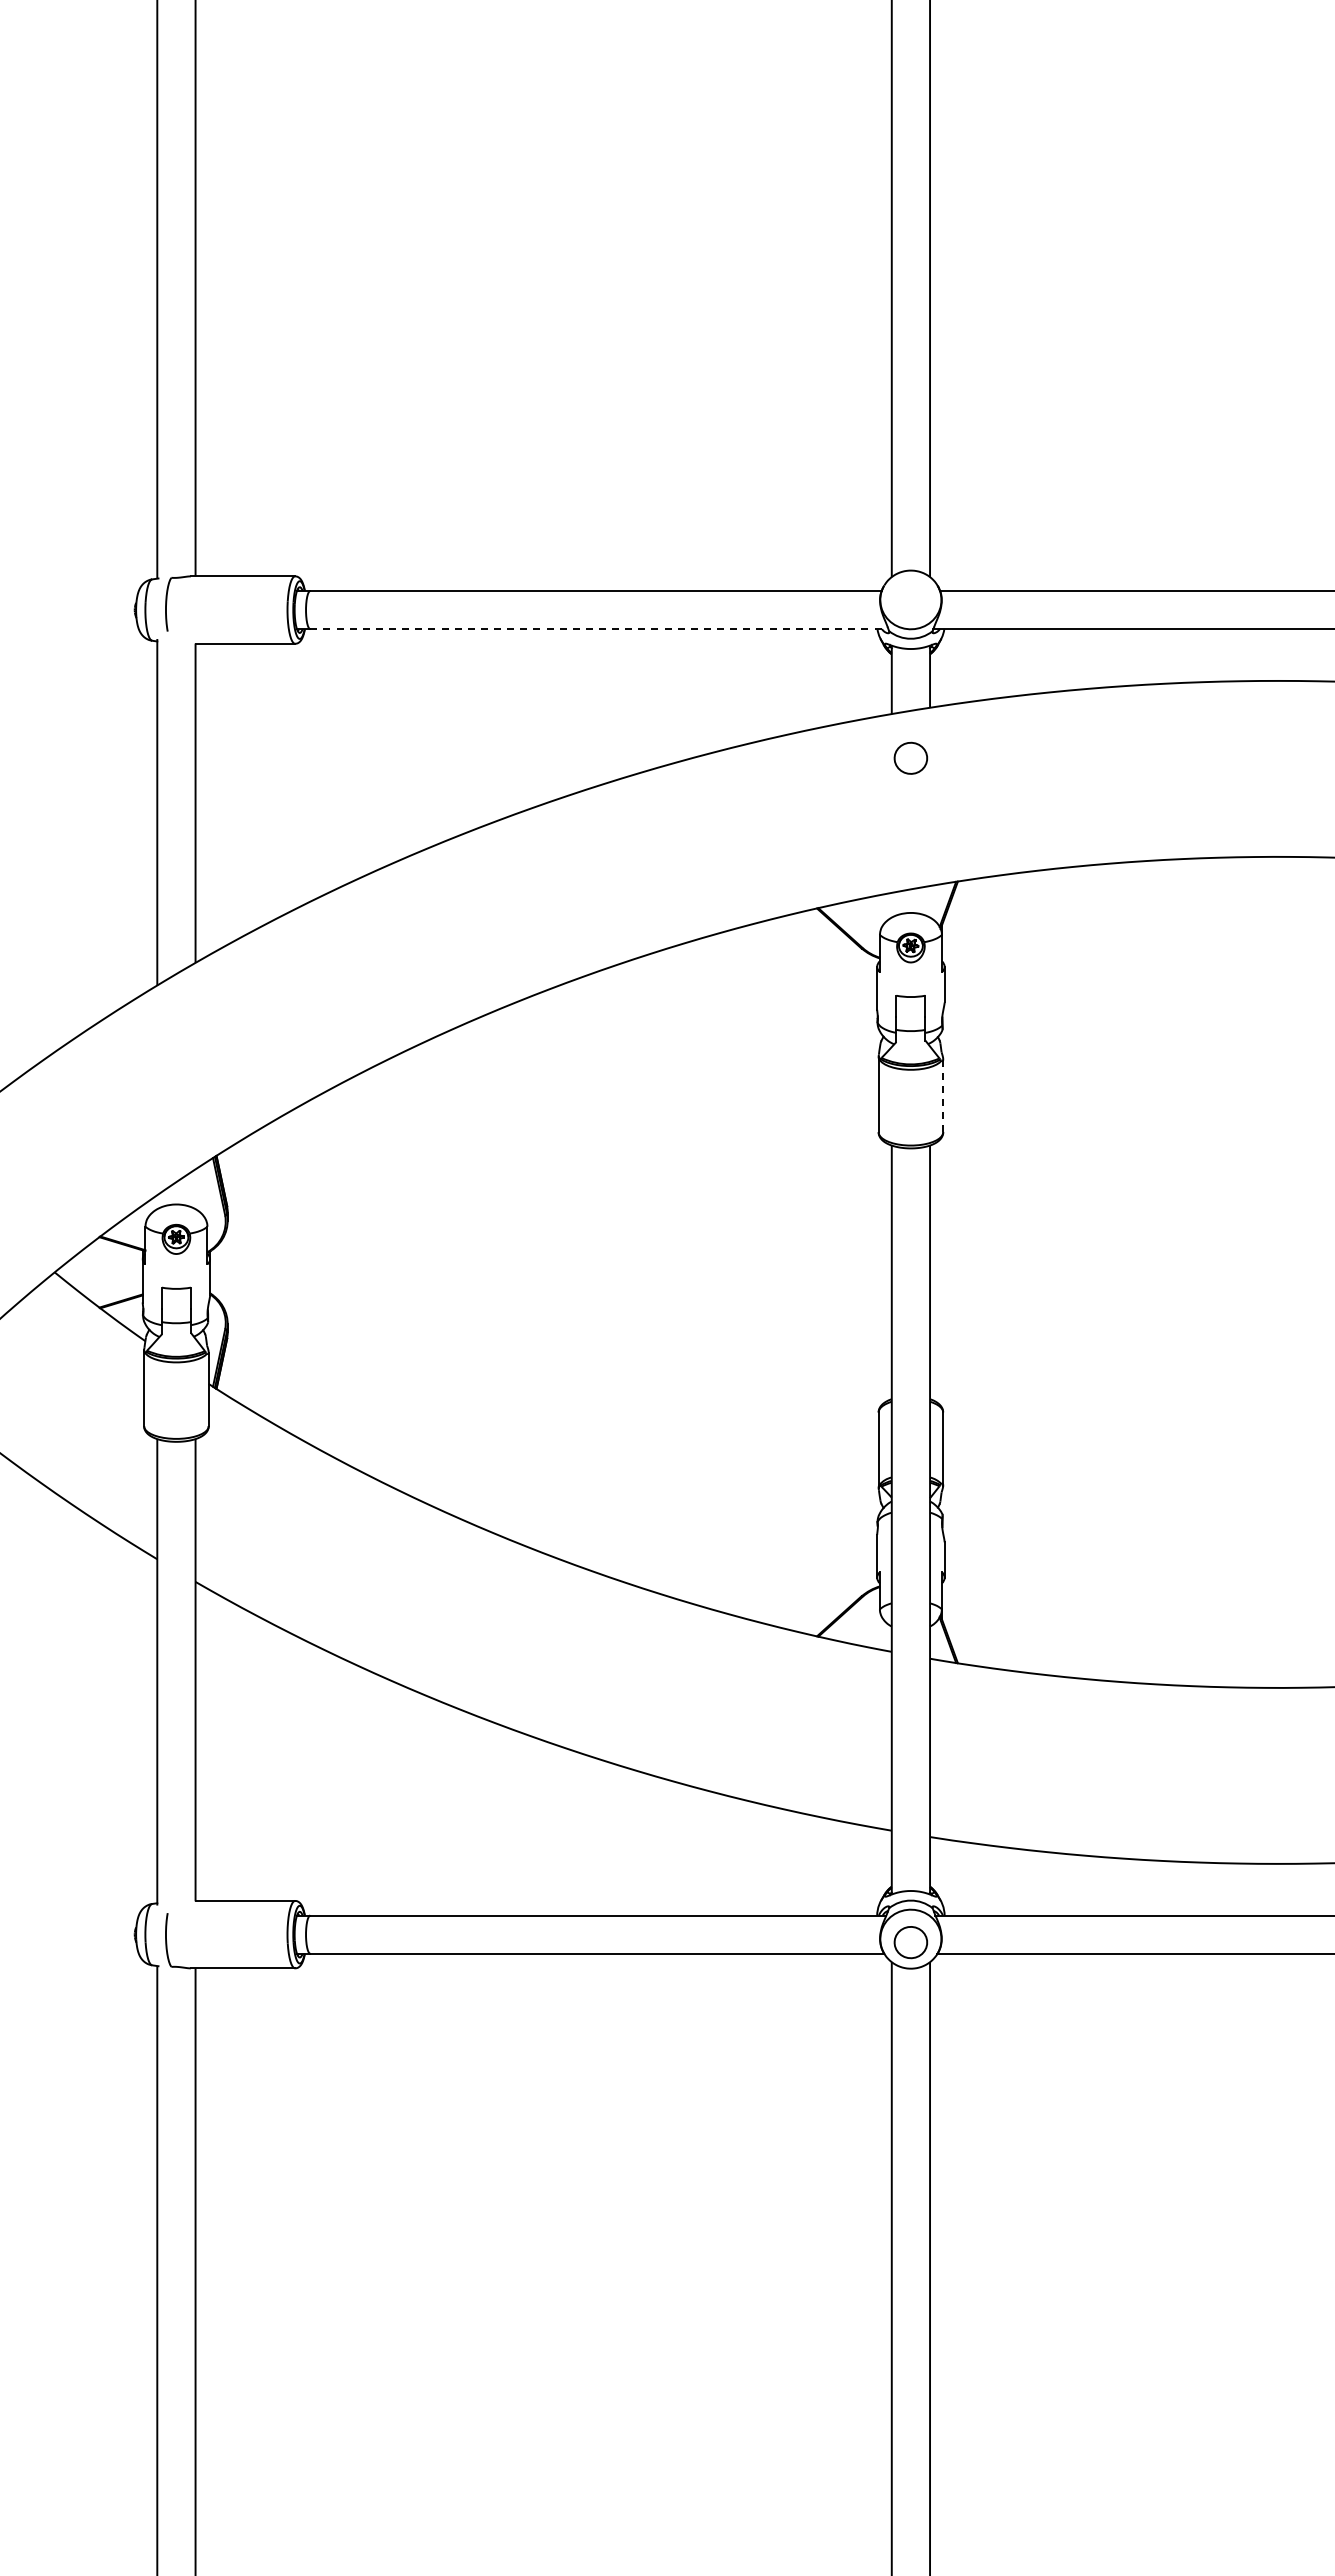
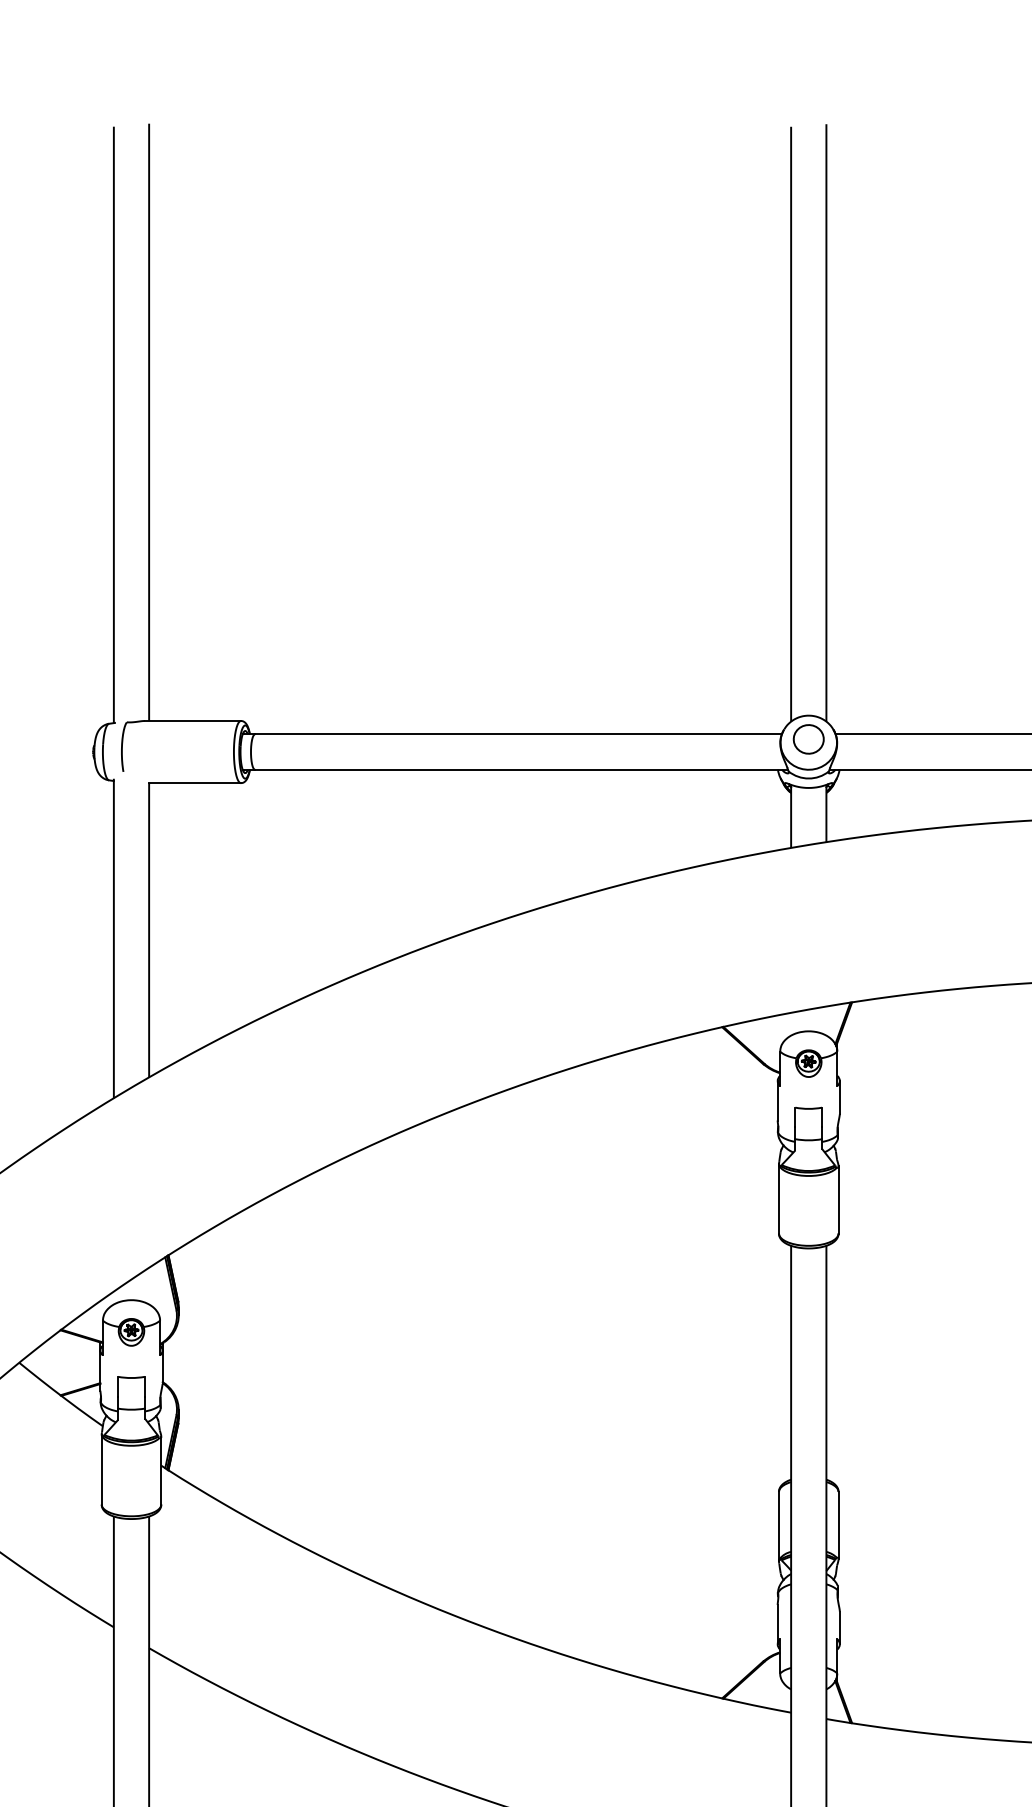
line: (599, 629) -> (521, 769), dashed -> solid
part: (910, 757) -> (808, 738), moved
line: (943, 1095) -> (838, 1199), dashed -> solid

